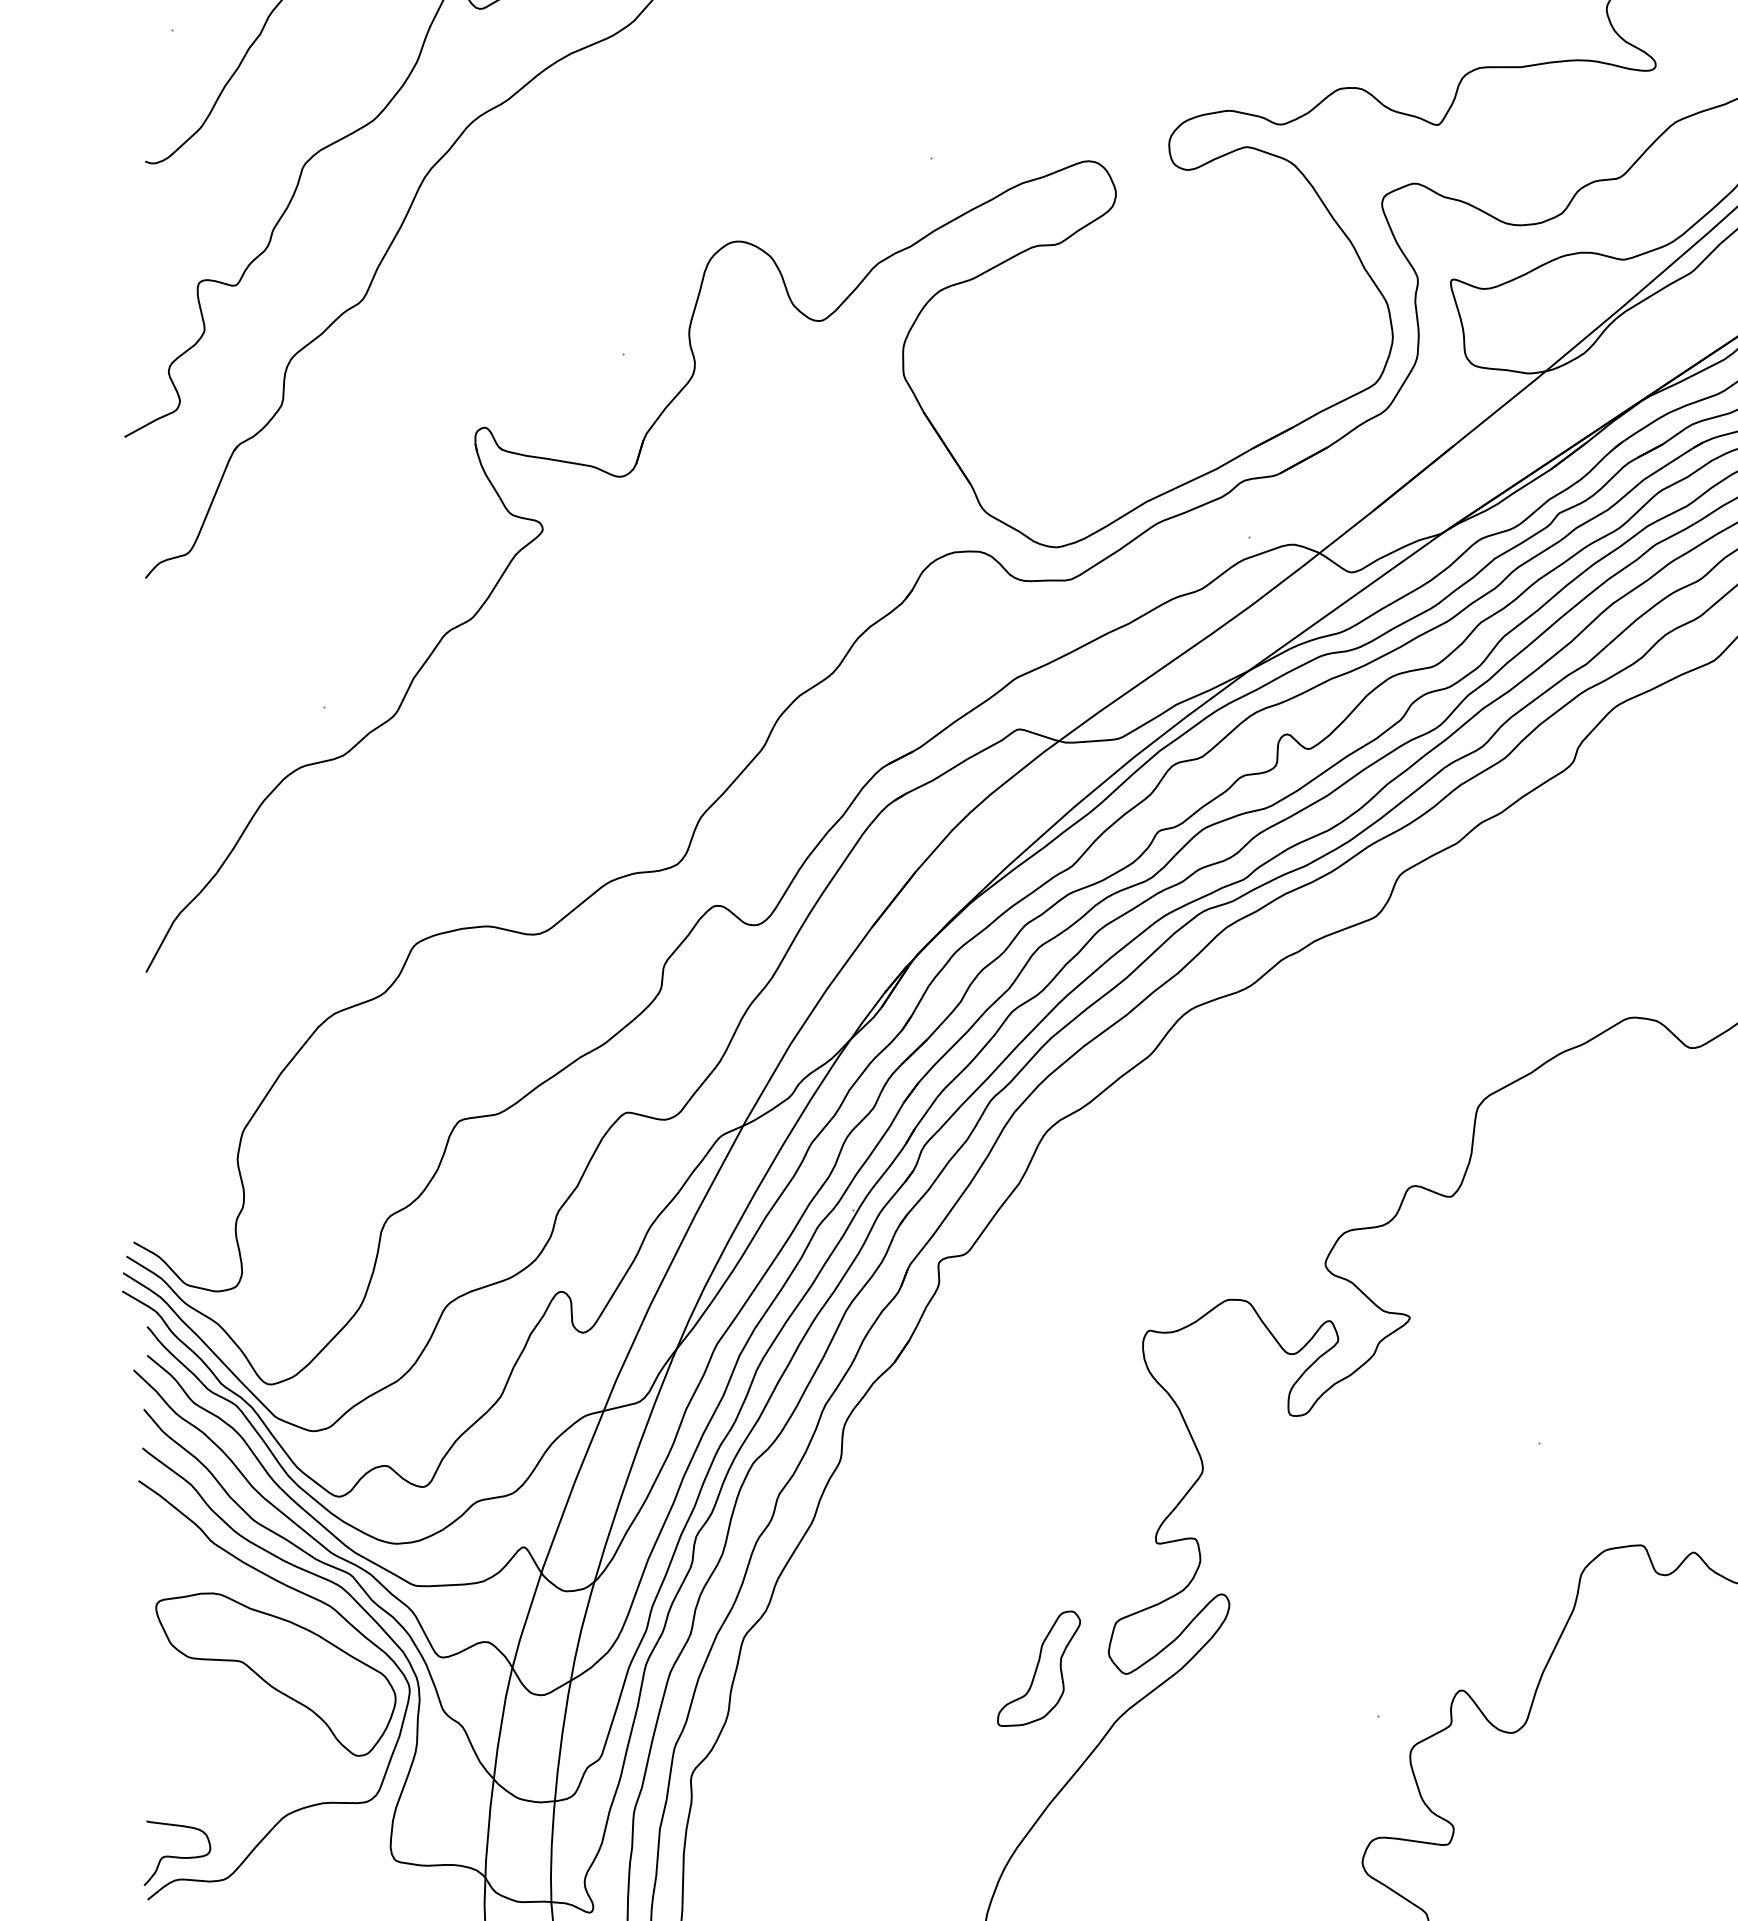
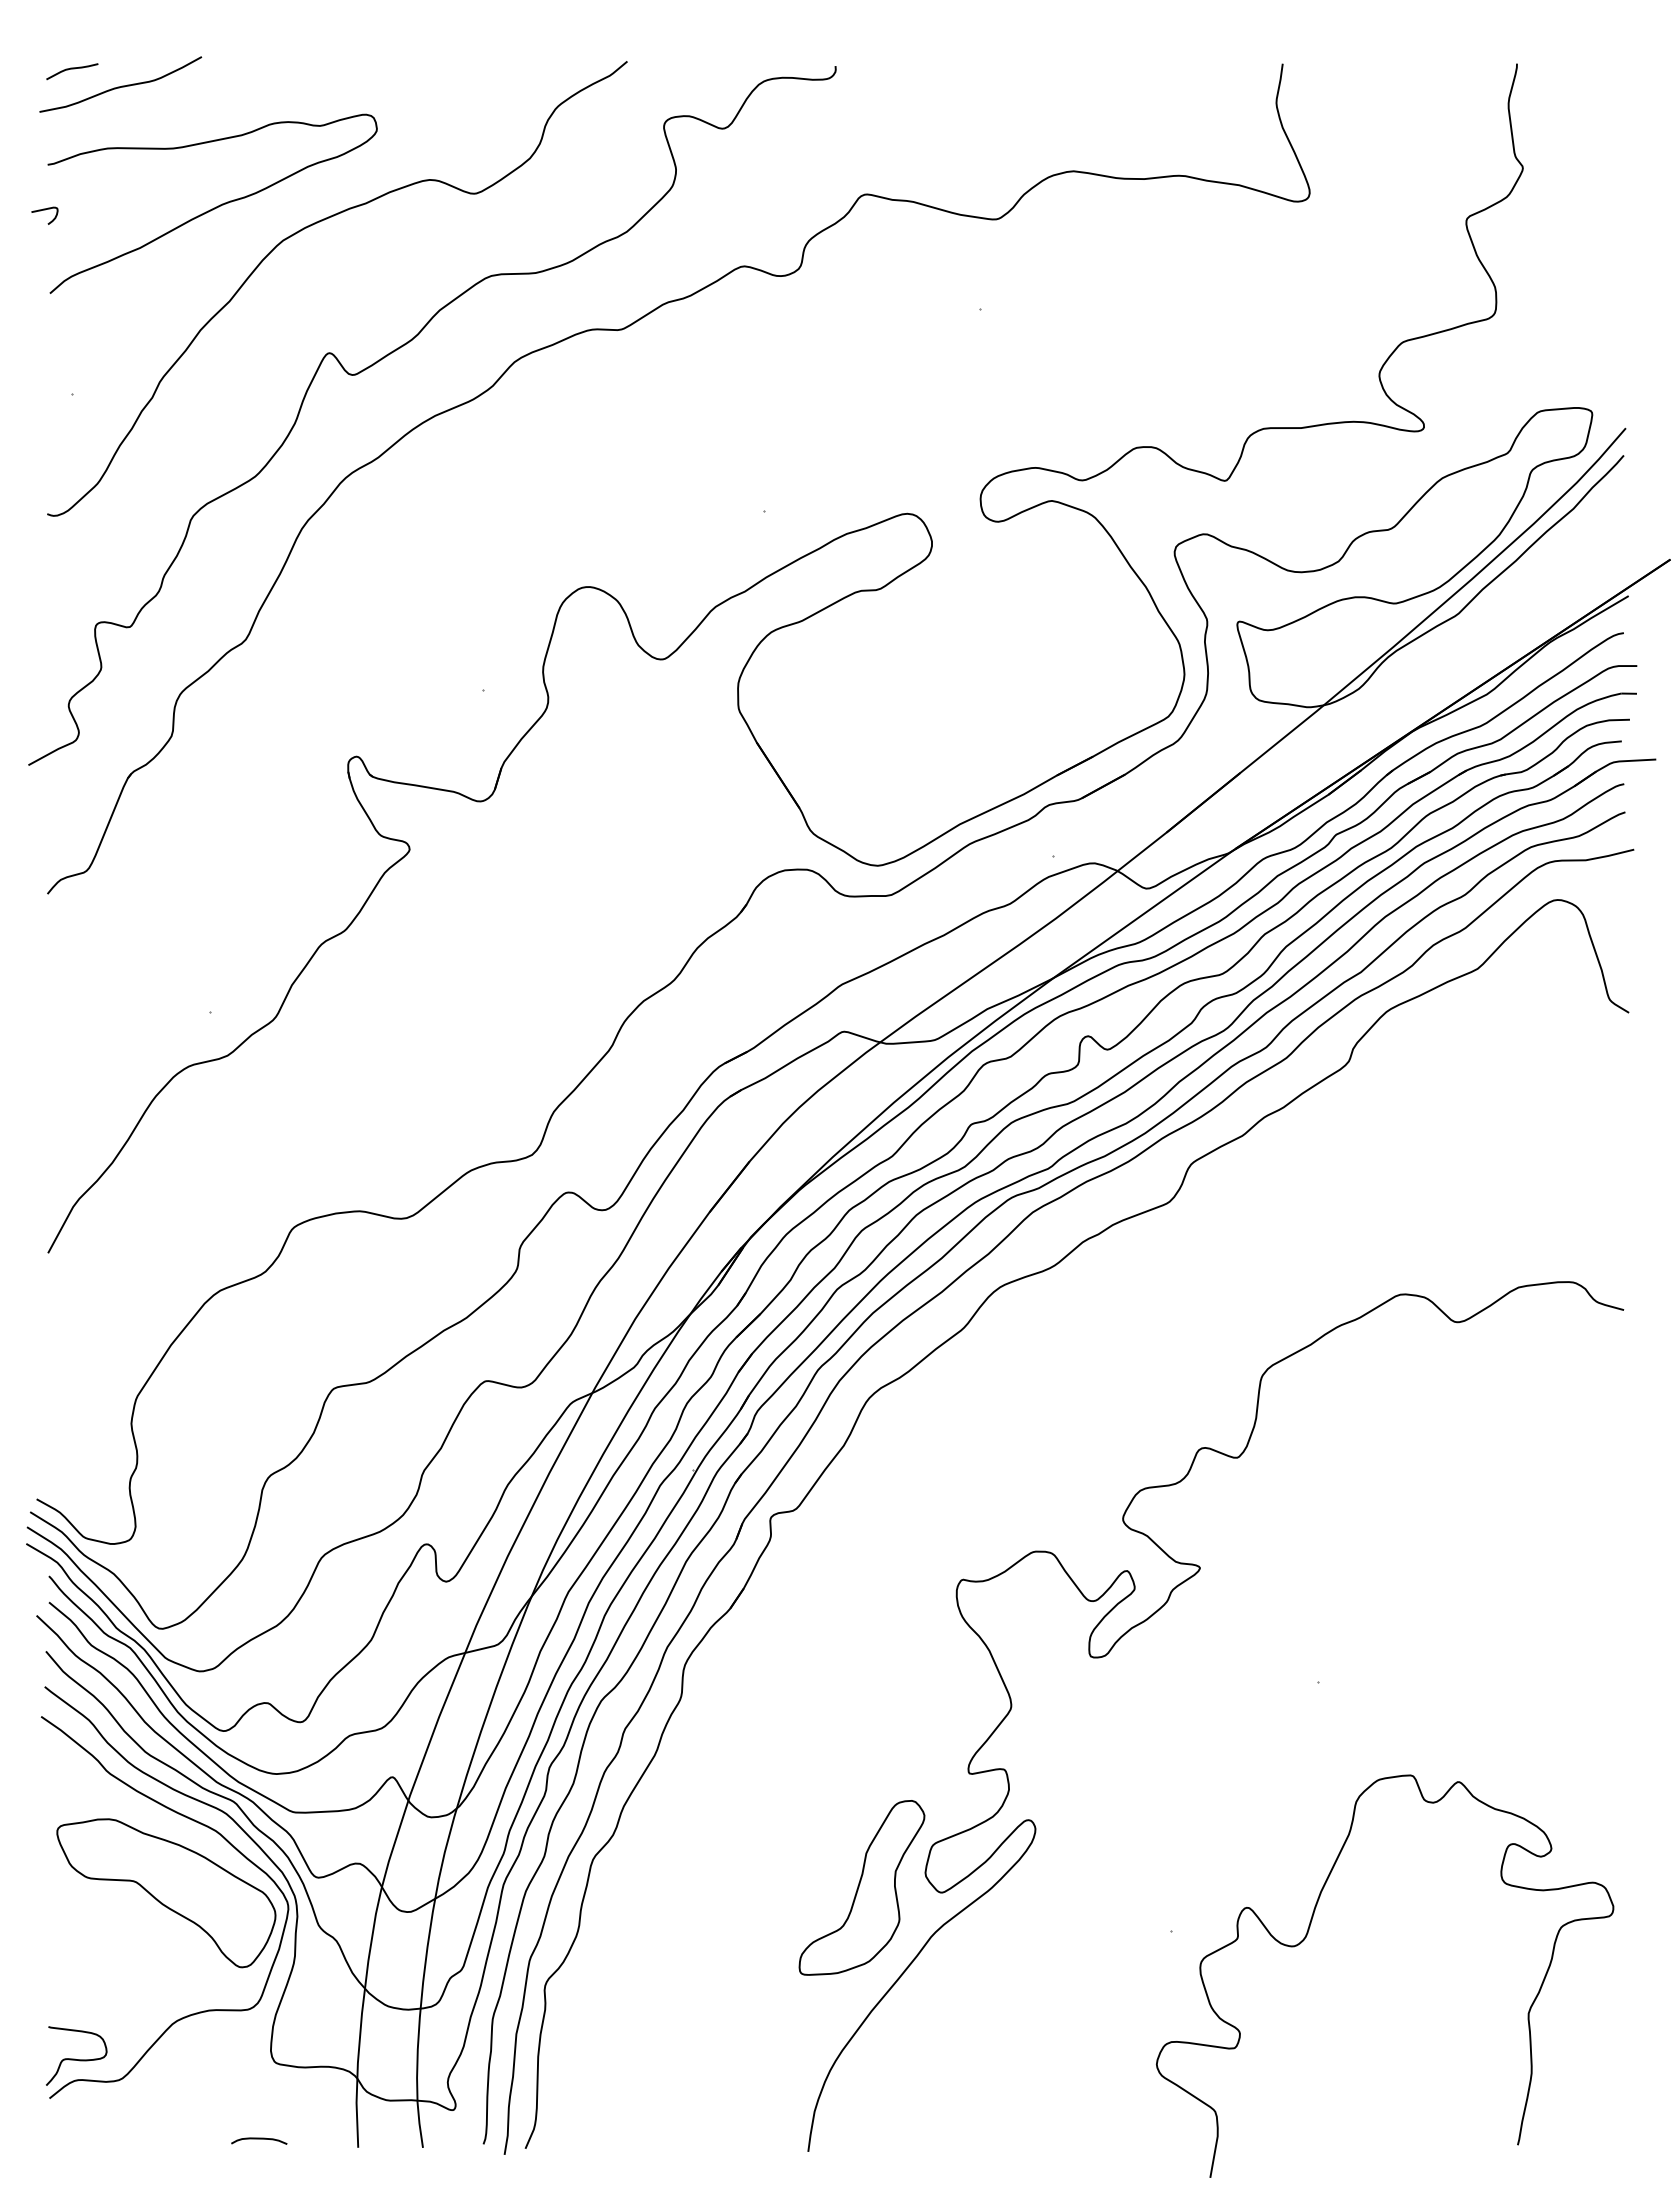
part: (1038, 1668) -> (861, 1887), size x1.67

